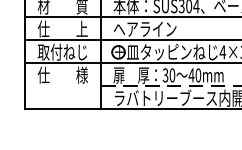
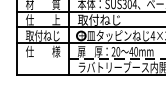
text: (145, 28) -> (99, 19), ヘアライン -> 取付ねじ
text: (165, 76) -> (113, 52), 30 -> 20

